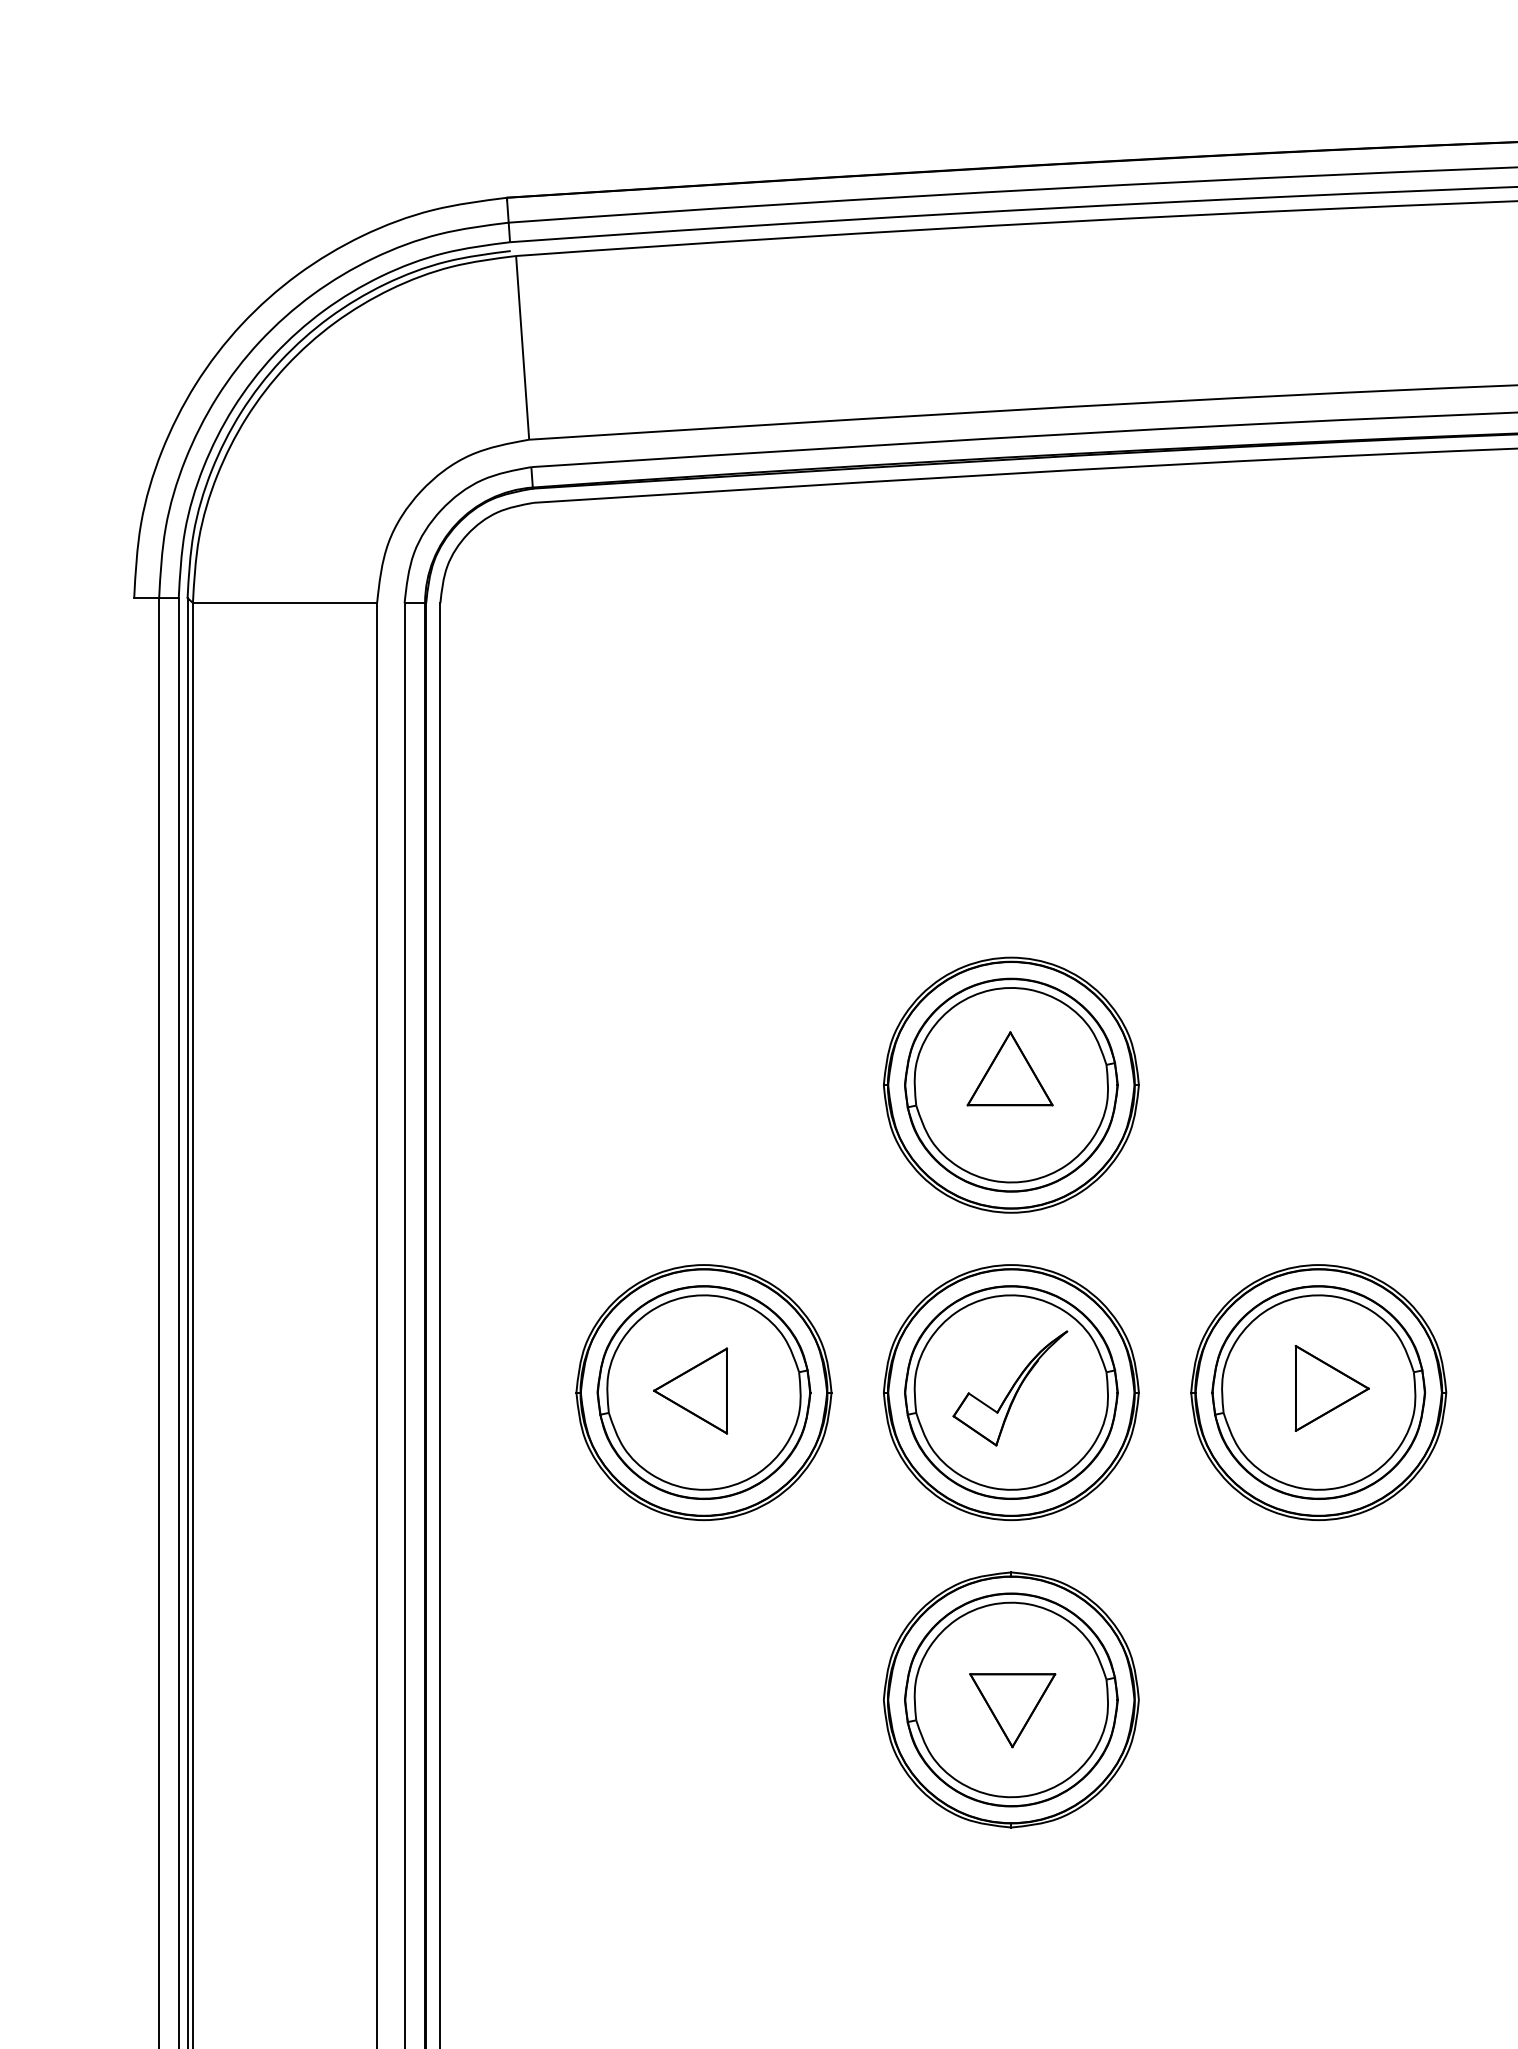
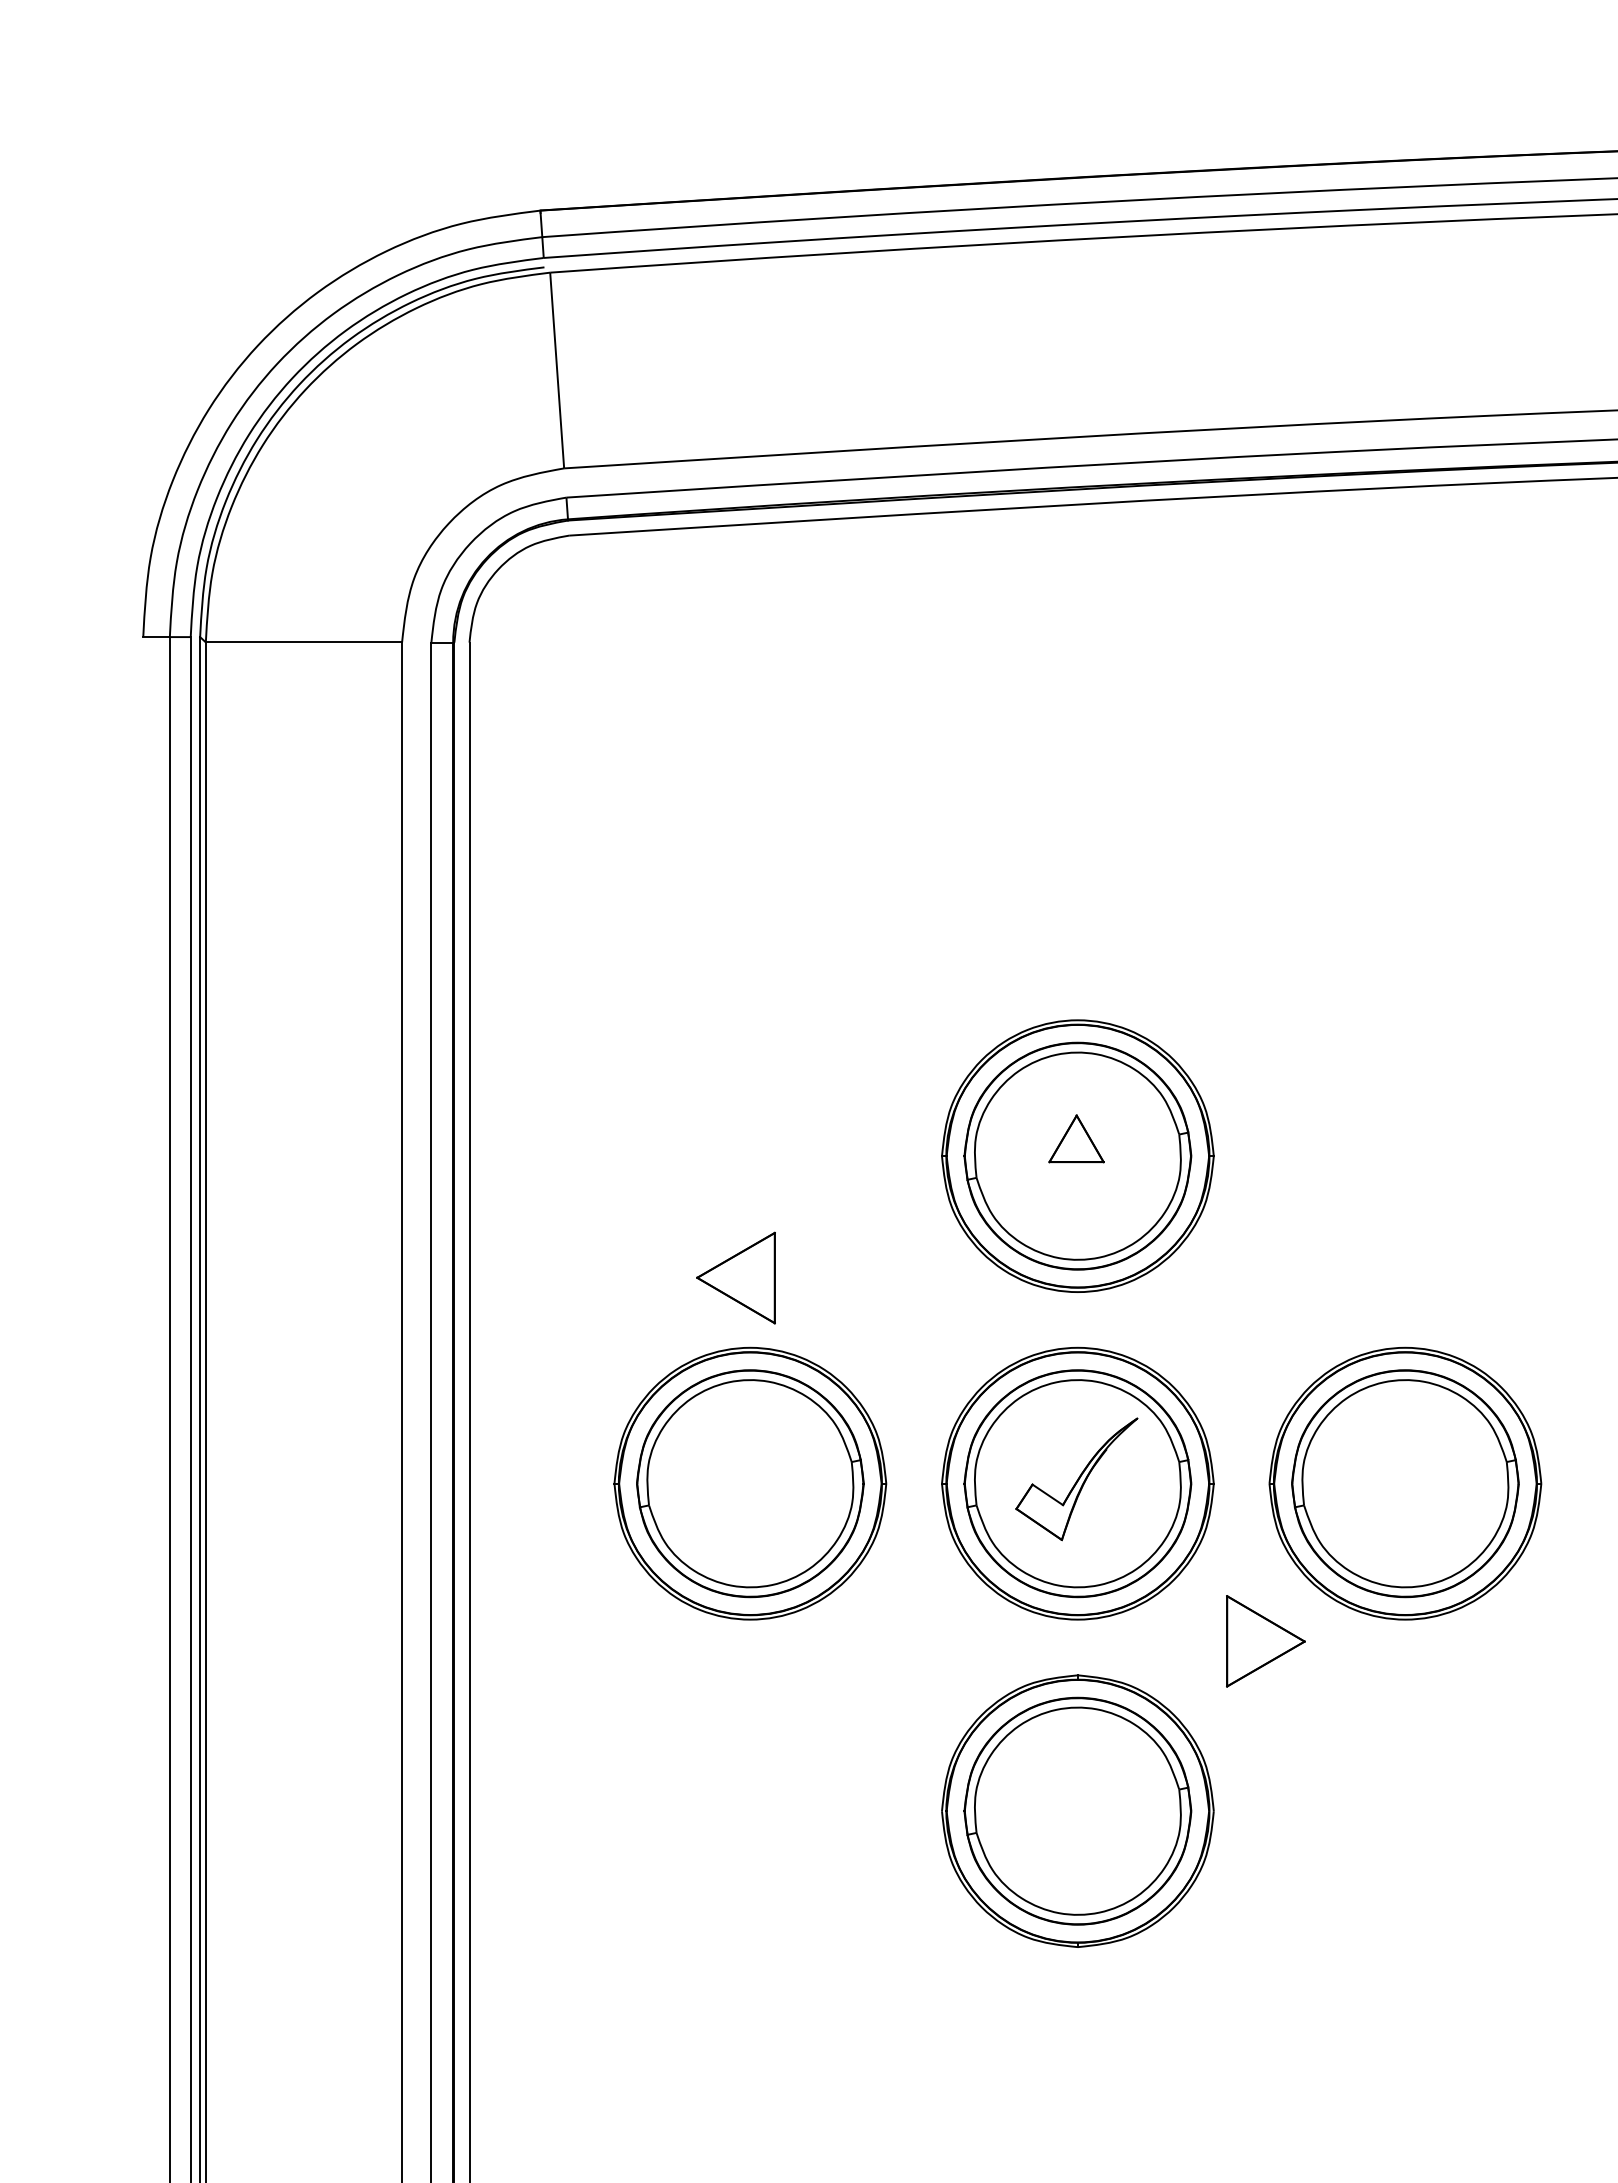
part: (1010, 1068) -> (1076, 1138), size x0.6
part: (1331, 1388) -> (1265, 1641), moved
part: (690, 1390) -> (735, 1277), moved
part: (1012, 1710) -> (1079, 1822), removed

